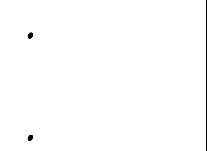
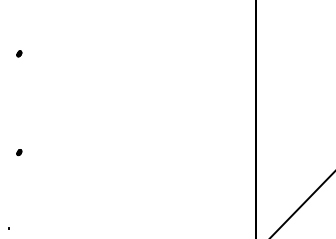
part: (30, 137) -> (19, 152), moved

